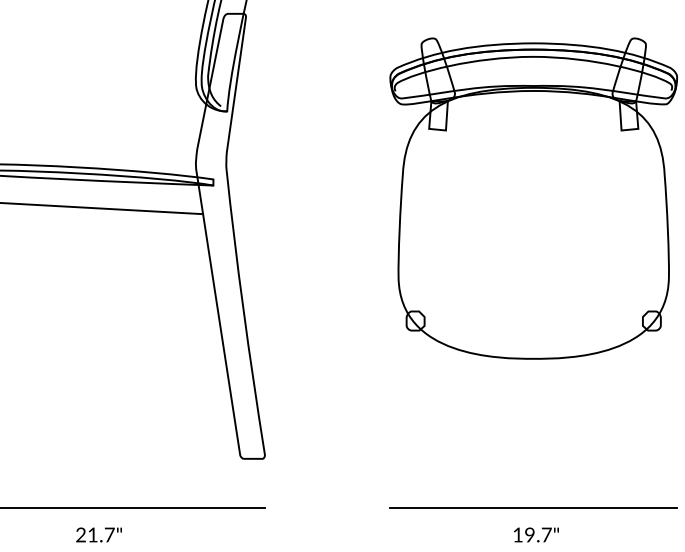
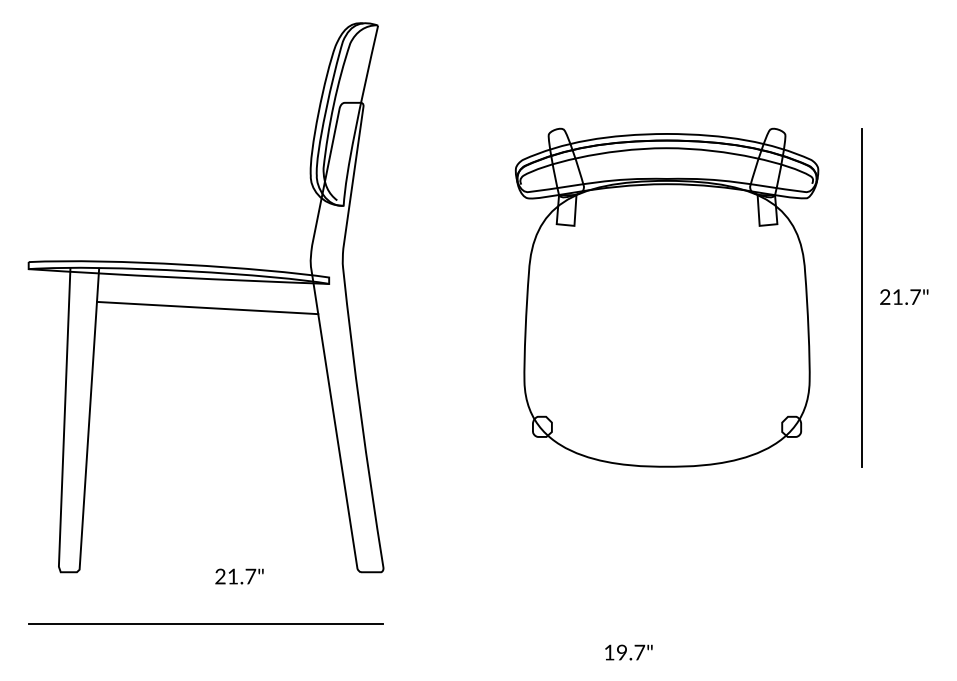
line: (533, 508) -> (666, 624), removed
text: (99, 534) -> (239, 576), moved
text: (536, 534) -> (628, 652), moved

